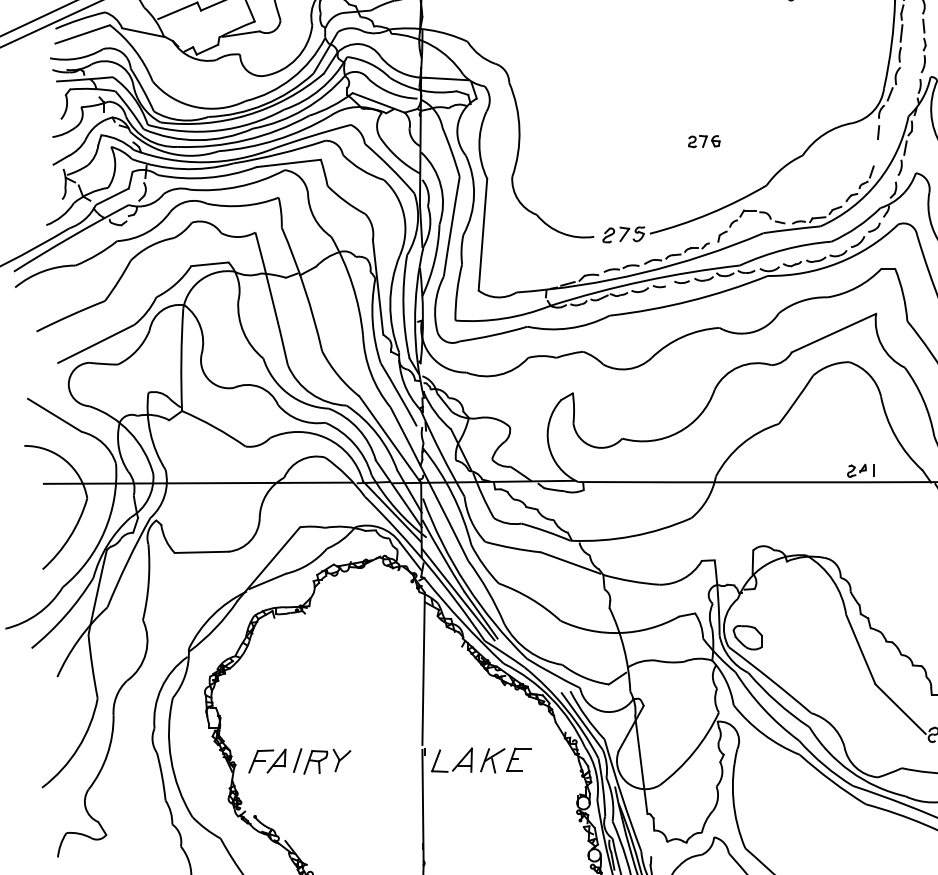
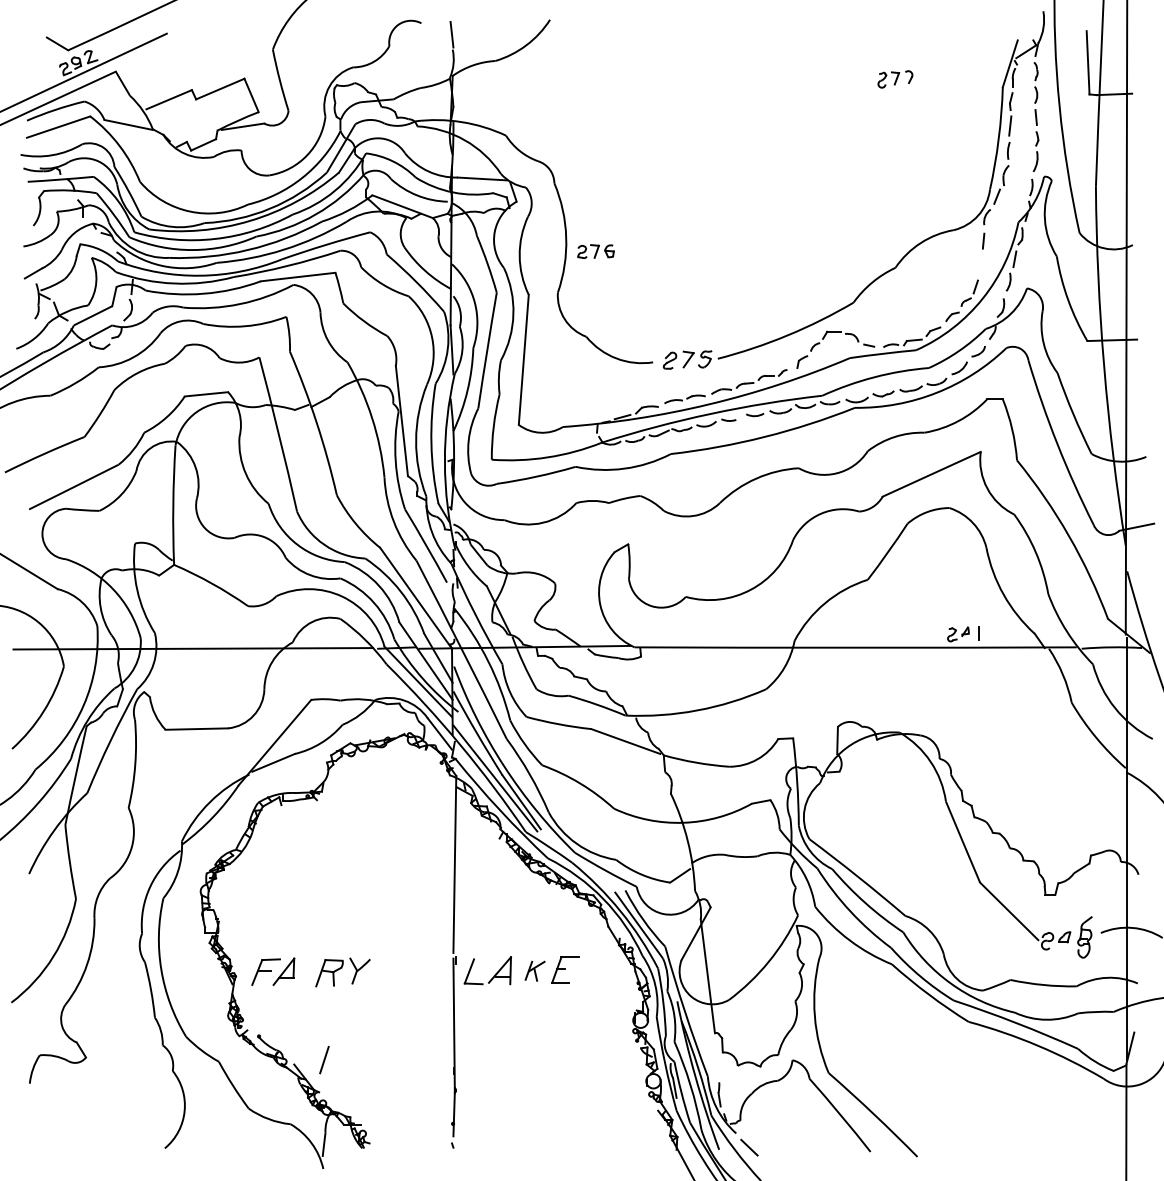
part: (703, 141) -> (595, 251), moved
part: (747, 637) -> (831, 827), removed
line: (297, 760) -> (324, 1059), moved
part: (492, 760) -> (534, 970), size x0.7

